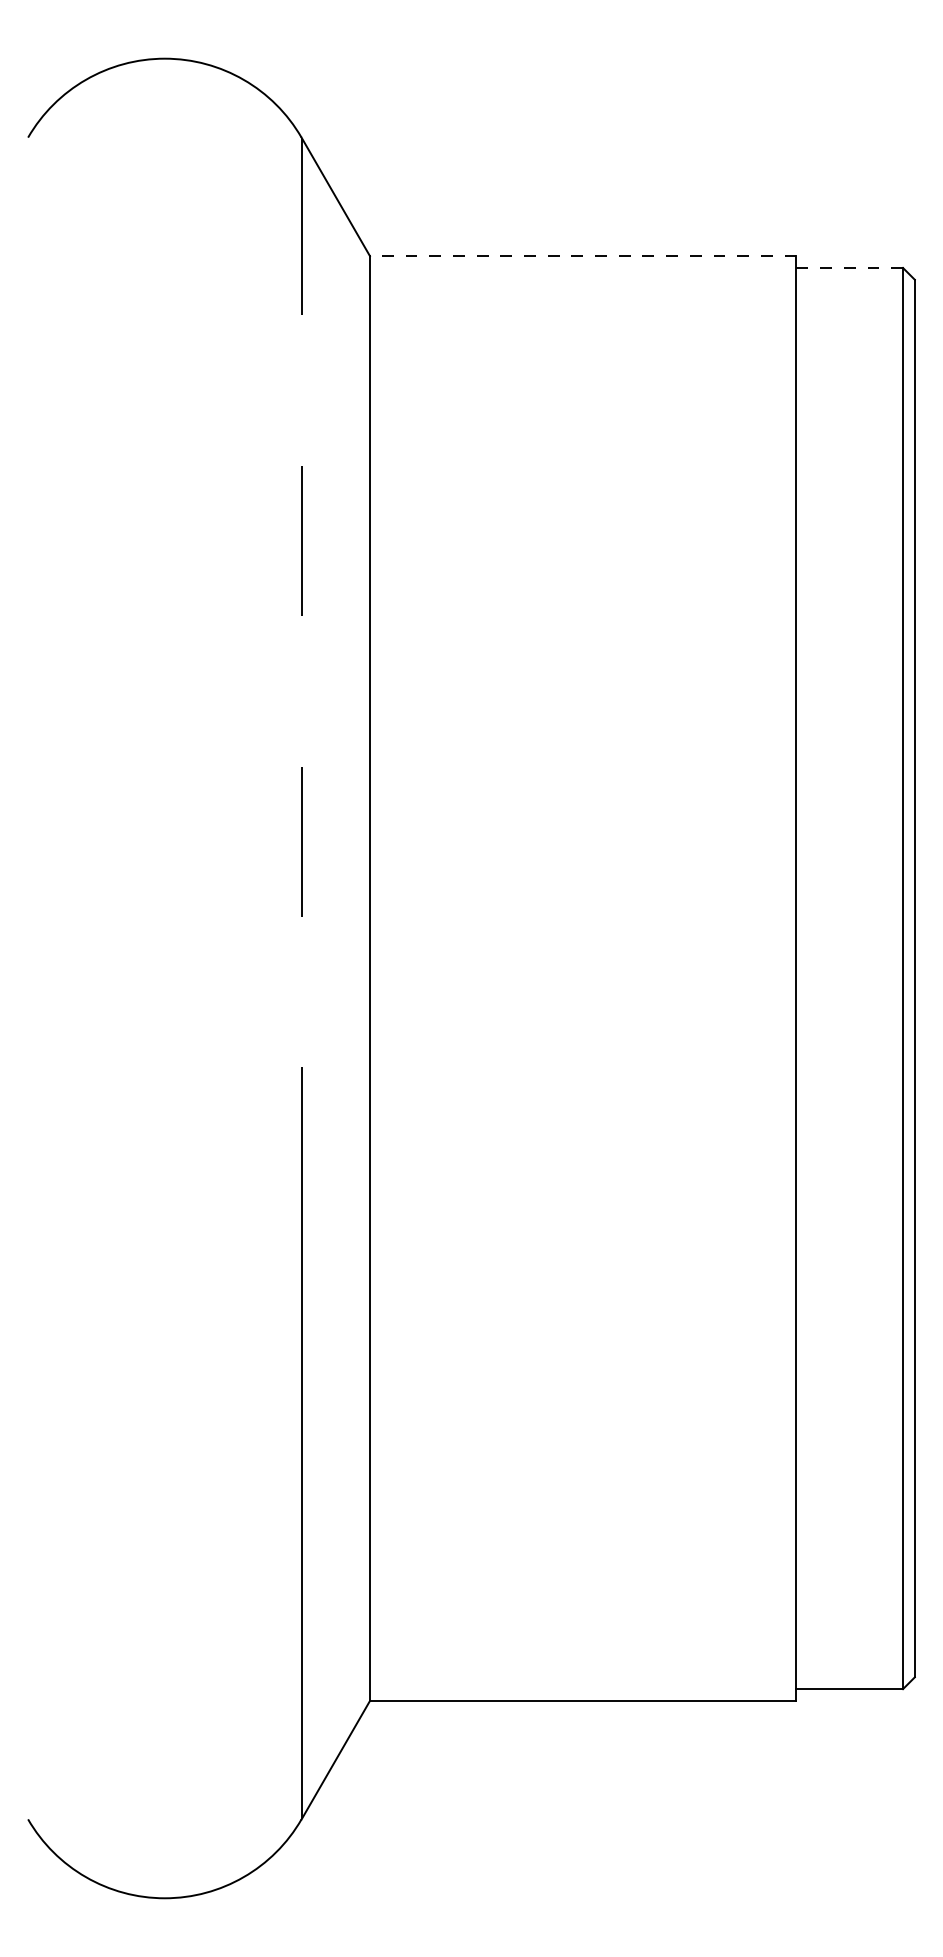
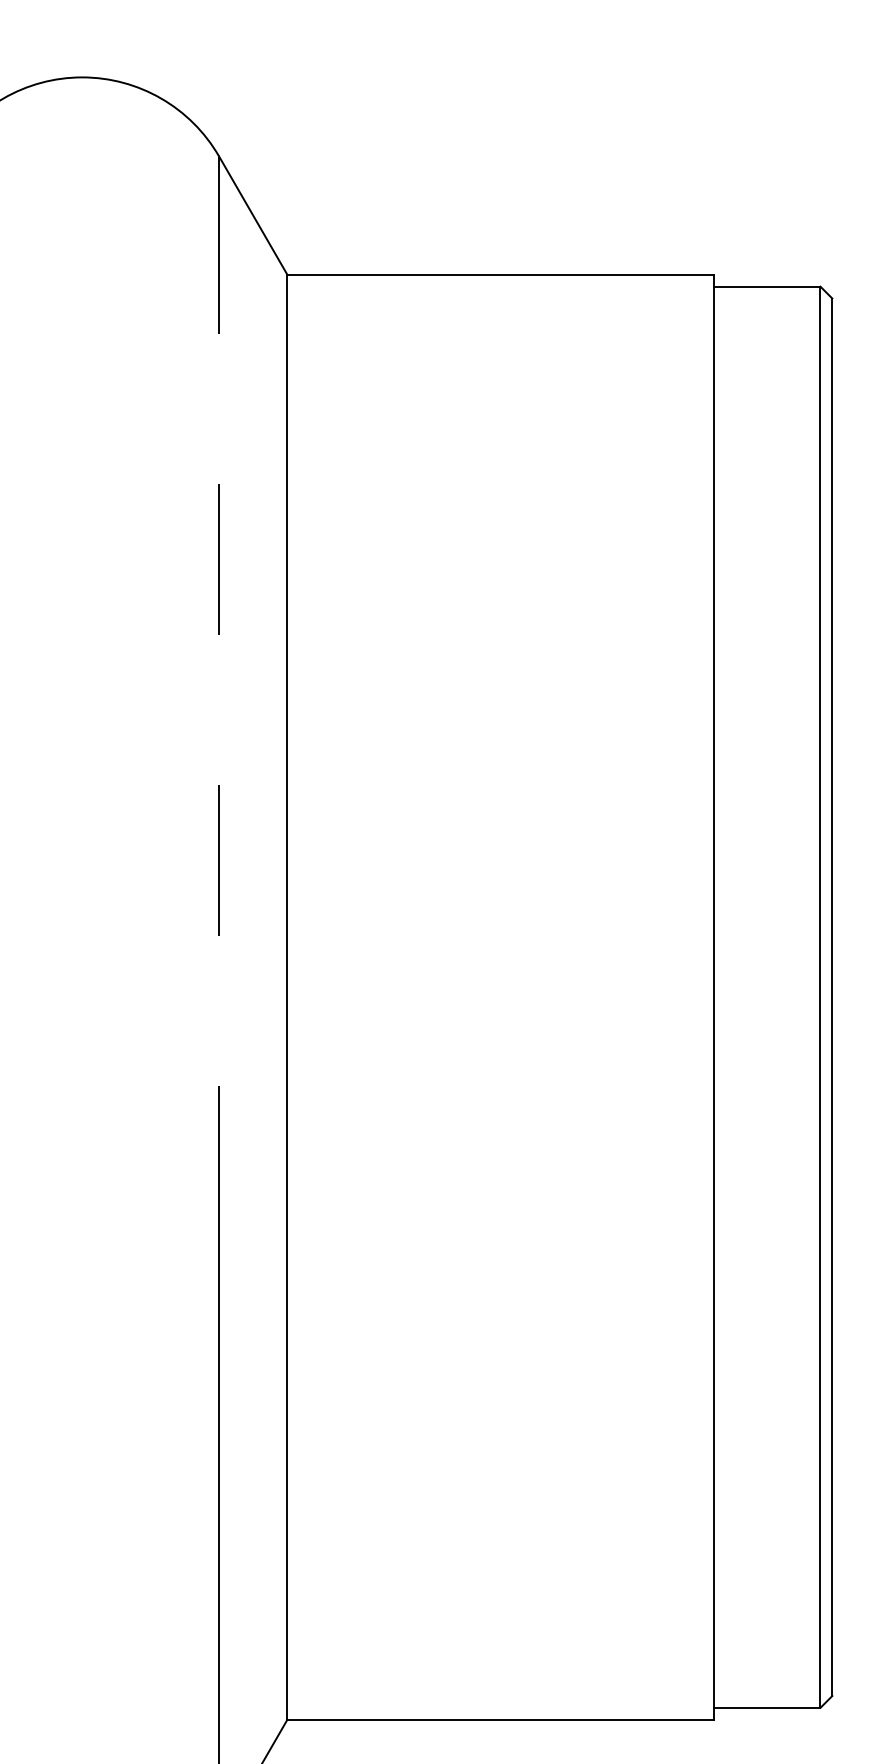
line: (582, 256) -> (499, 275), dashed -> solid
line: (849, 267) -> (766, 286), dashed -> solid

